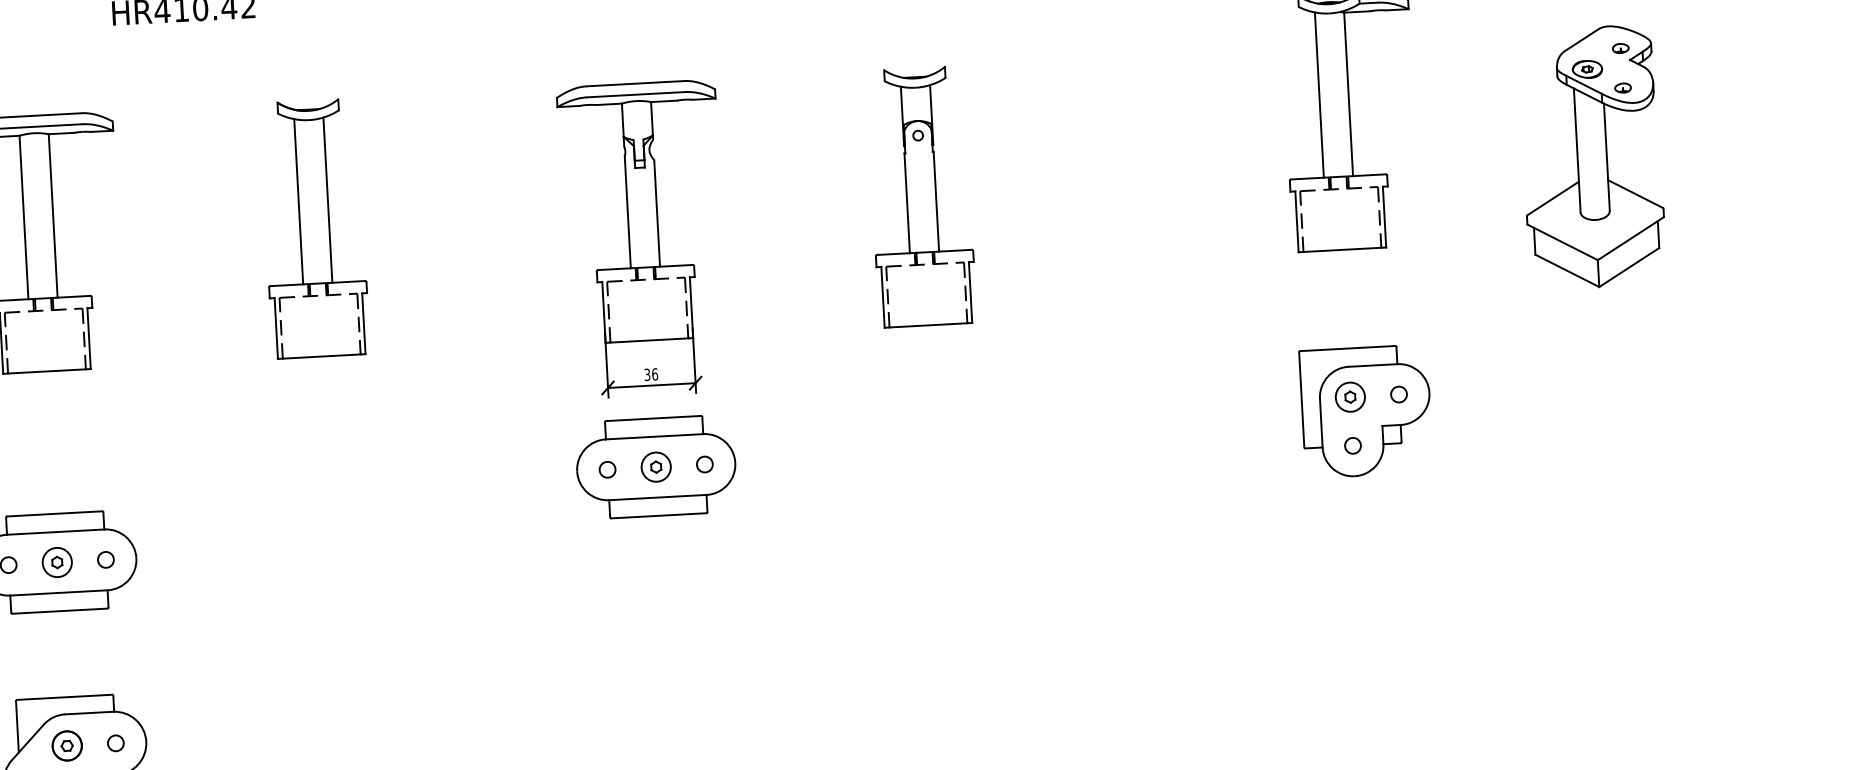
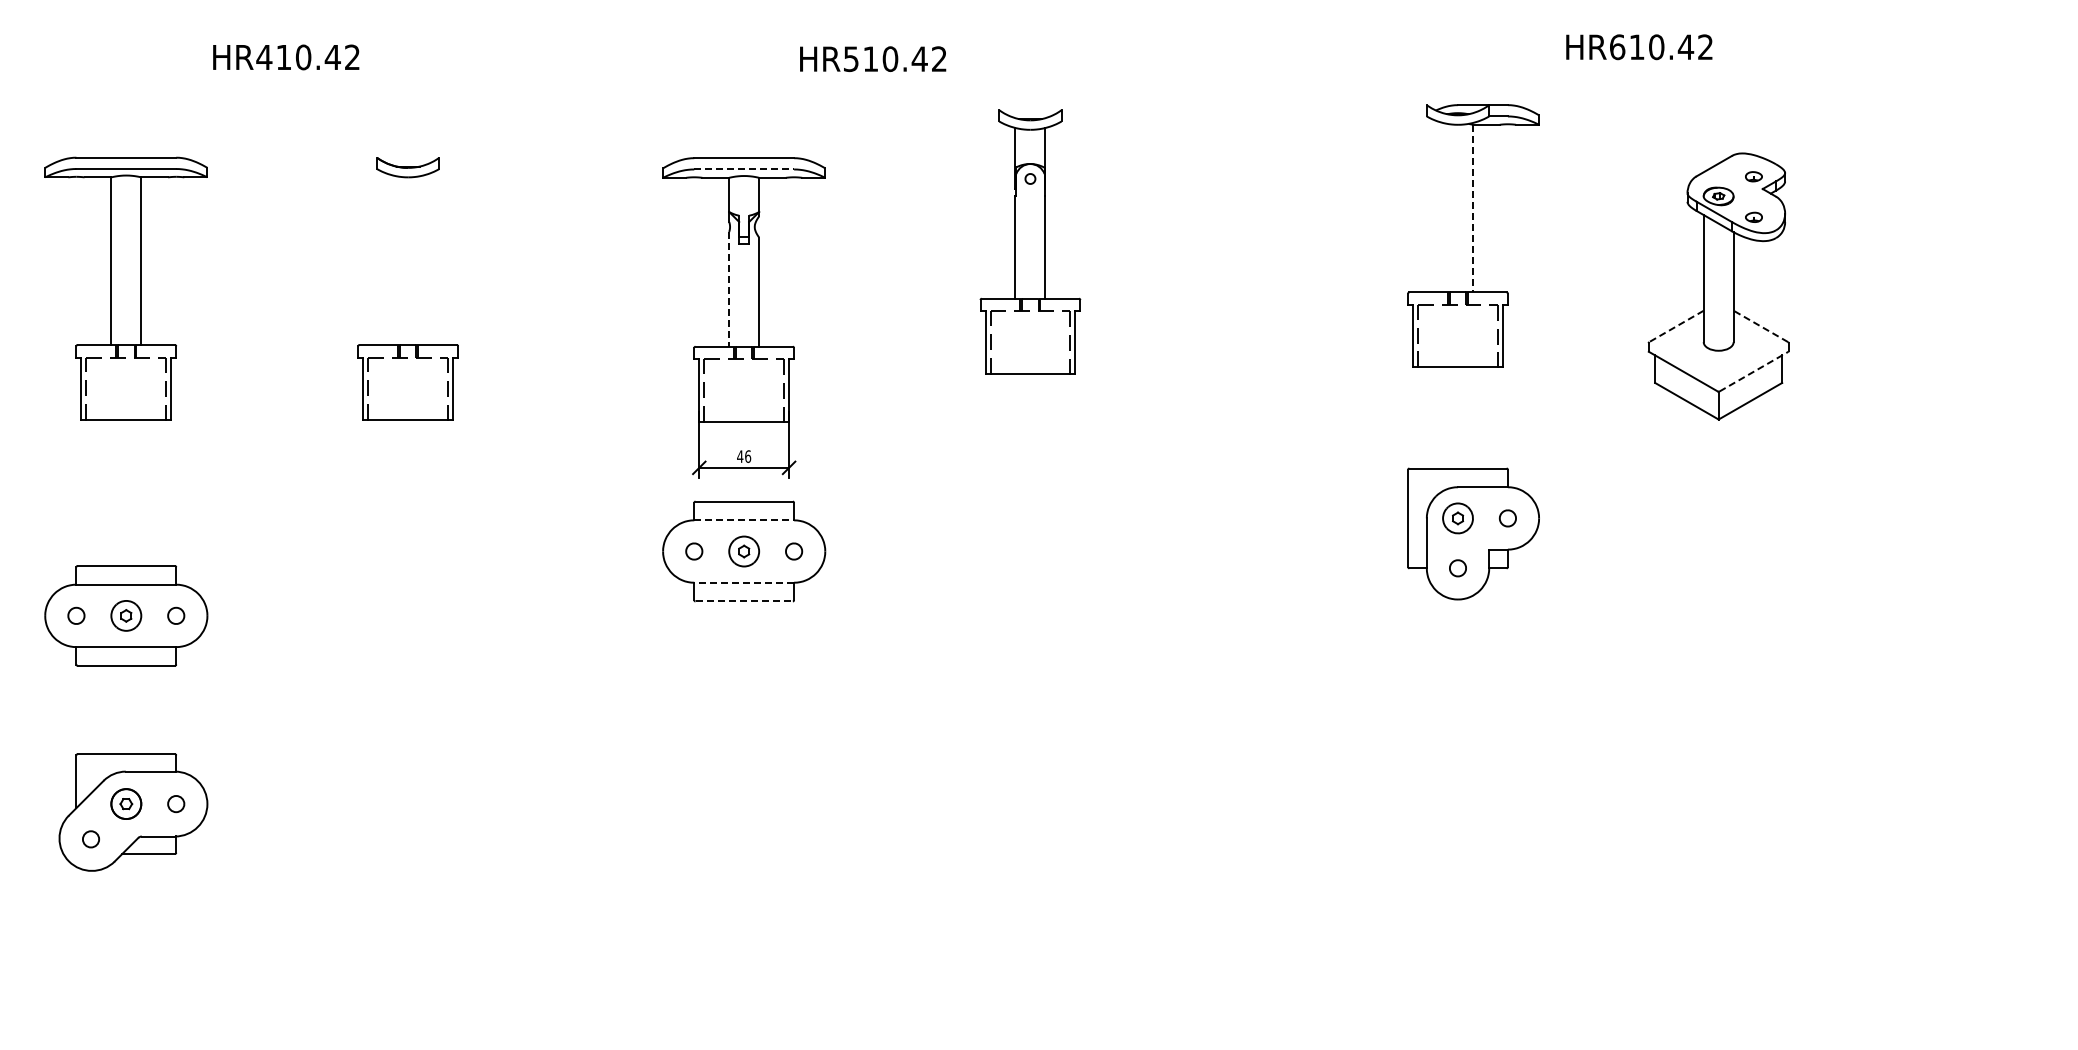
line: (636, 94) -> (744, 169), solid -> dashed
line: (1319, 94) -> (1443, 207), removed
line: (1348, 94) -> (1472, 208), solid -> dashed
line: (1635, 194) -> (1760, 326), solid -> dashed
part: (921, 196) -> (1030, 241), moved
line: (1553, 198) -> (1676, 326), solid -> dashed
line: (328, 200) -> (423, 260), removed
line: (298, 201) -> (393, 260), removed
line: (628, 212) -> (729, 289), solid -> dashed
line: (1630, 238) -> (1753, 371), solid -> dashed
text: (647, 374) -> (740, 456), 36 -> 46
line: (654, 436) -> (744, 520), solid -> dashed
line: (658, 497) -> (744, 582), solid -> dashed
line: (659, 515) -> (744, 601), solid -> dashed

